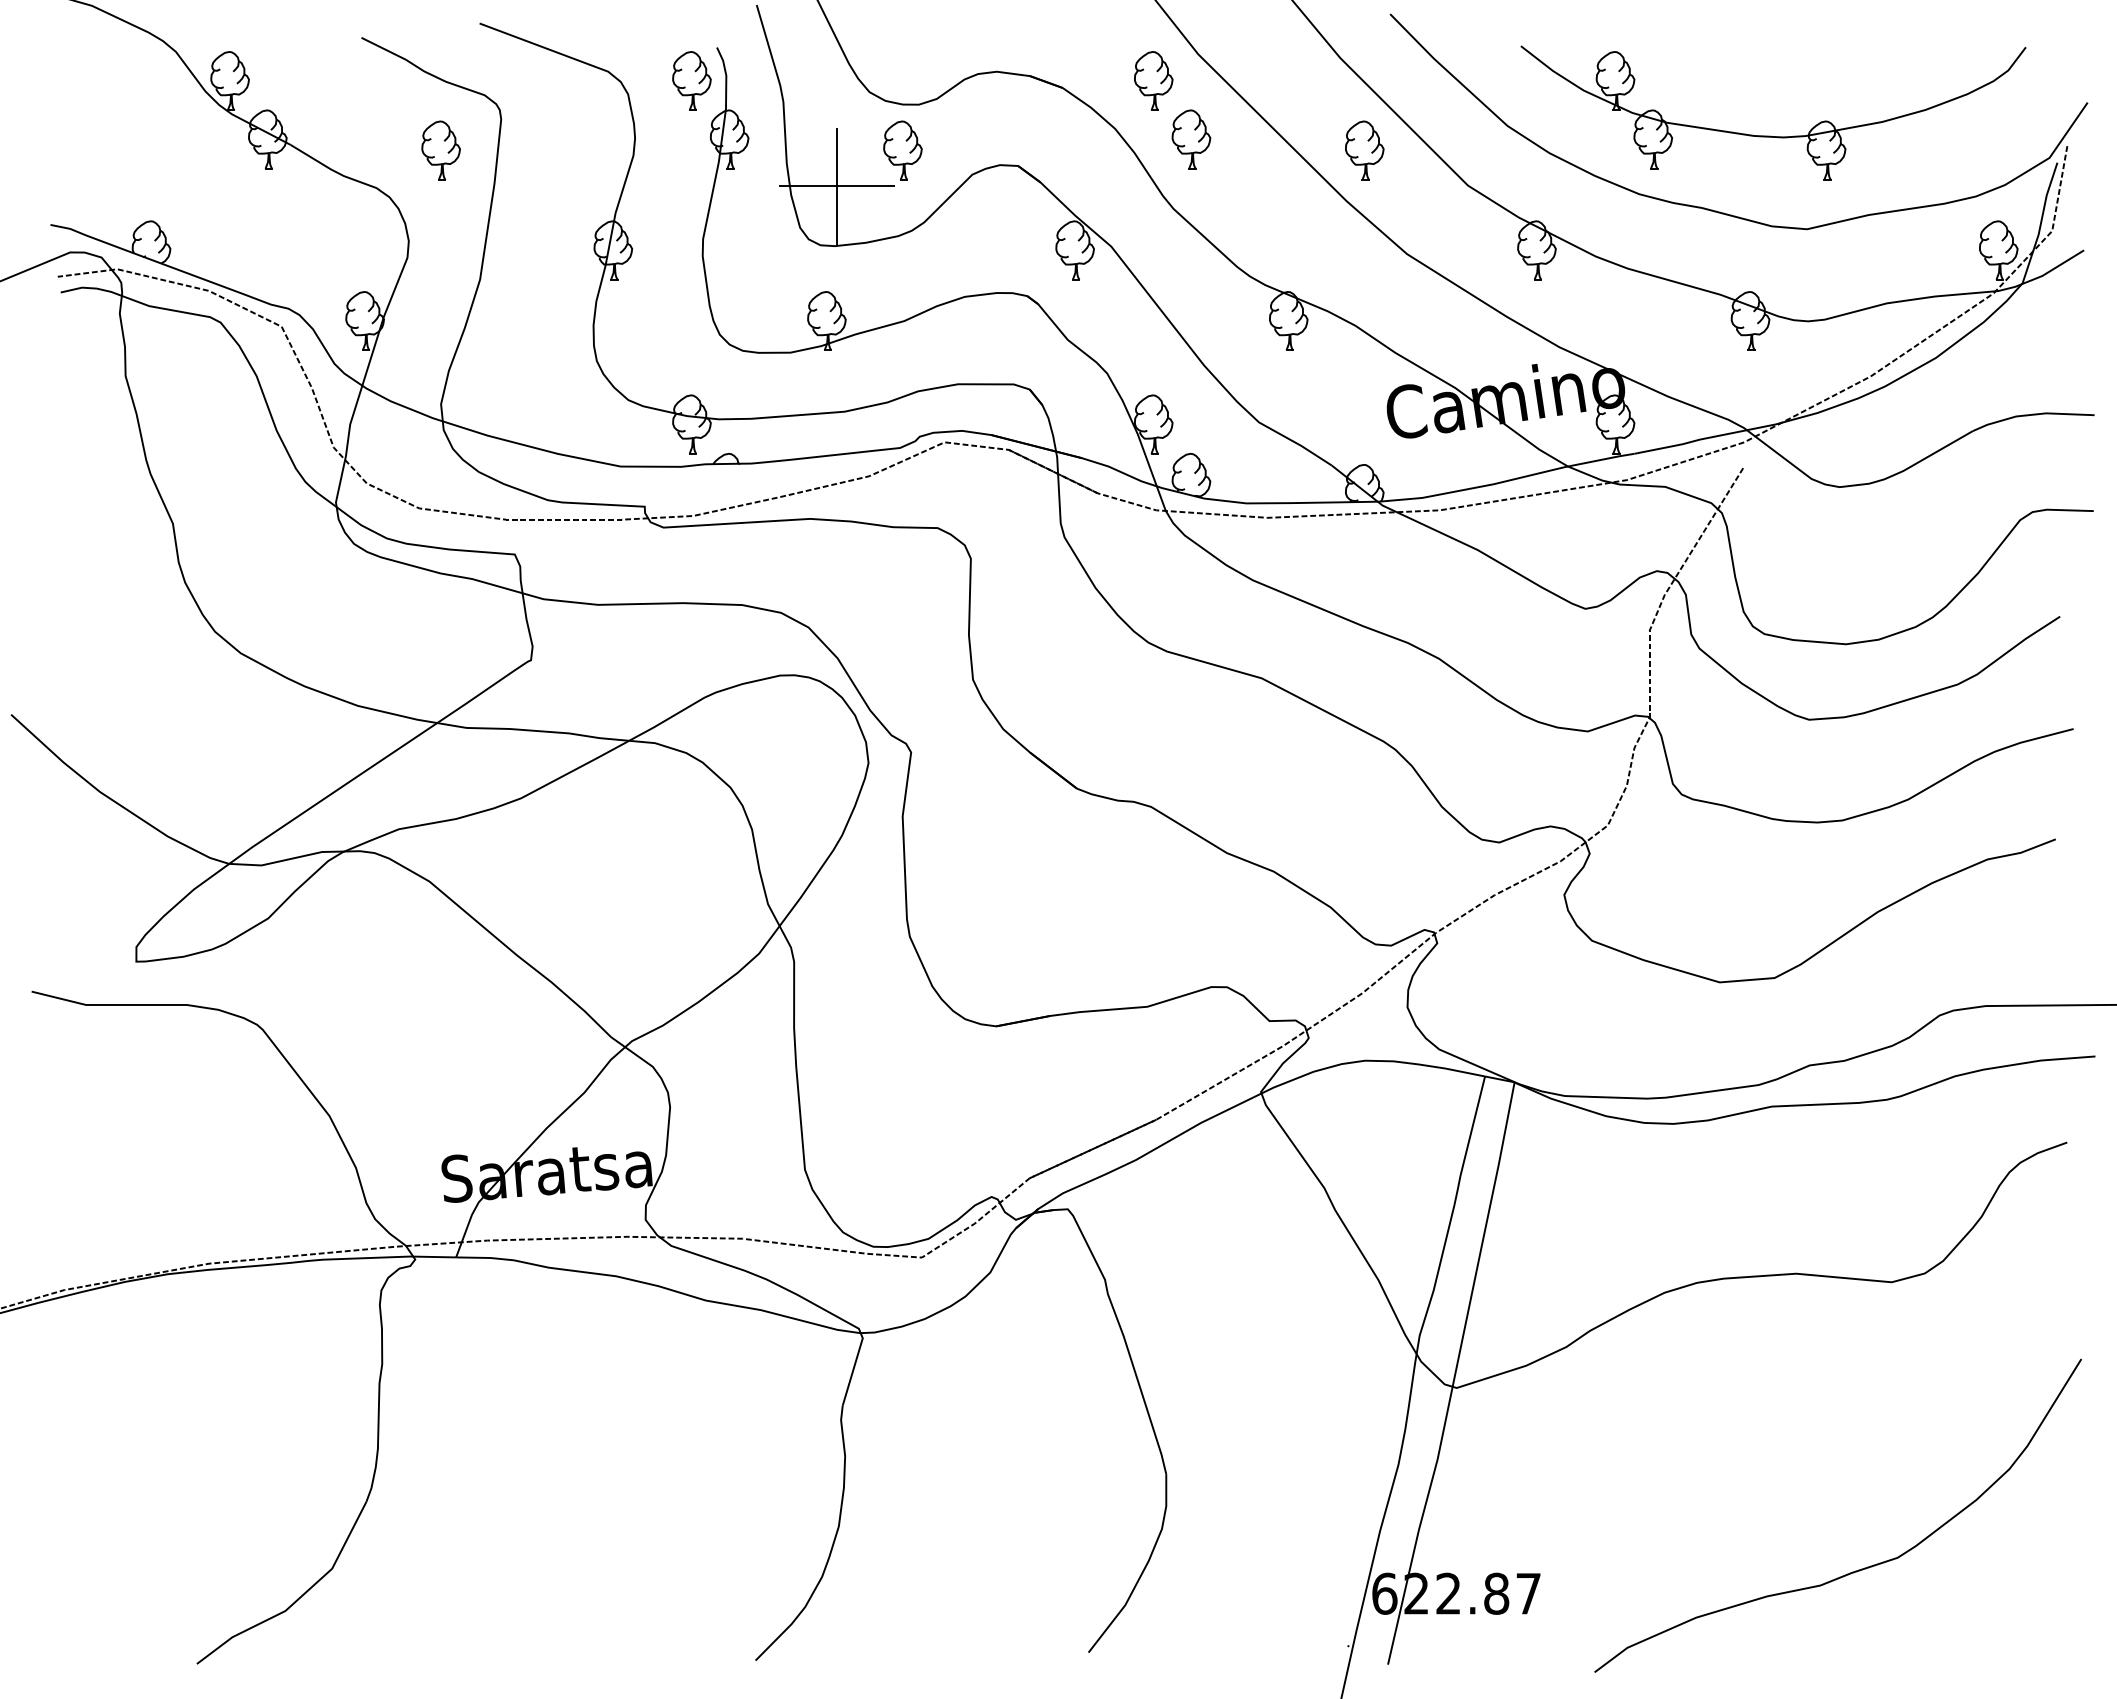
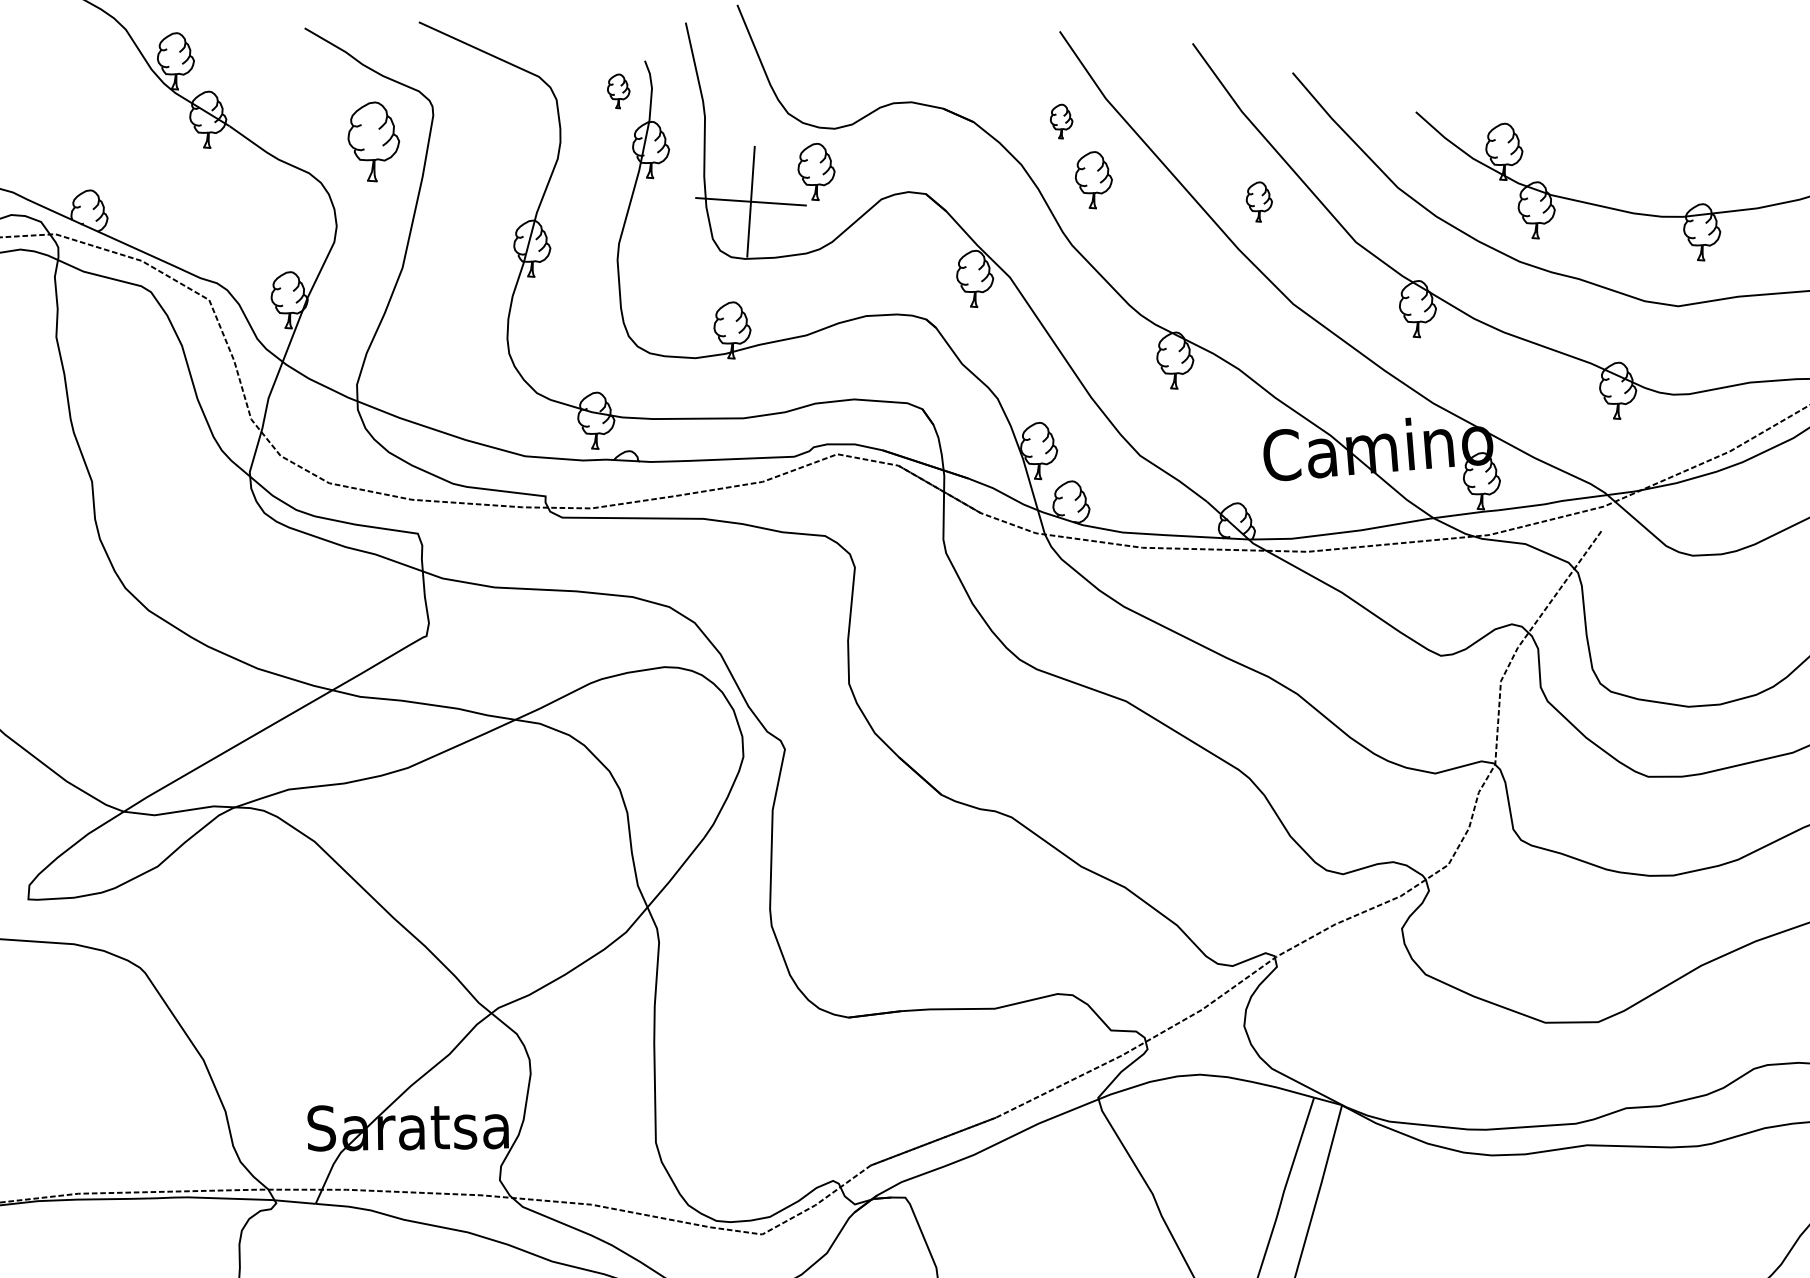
part: (691, 80) -> (618, 90), size x0.6
part: (1153, 80) -> (1061, 120), size x0.6
part: (440, 150) -> (373, 141), size x1.4
part: (1364, 150) -> (1259, 201), size x0.7

